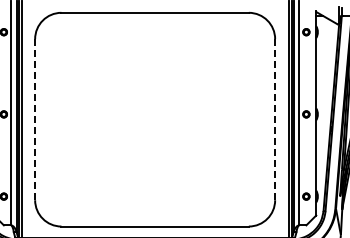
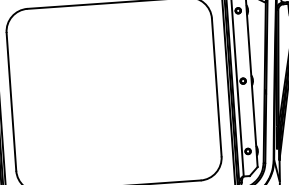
line: (35, 119) -> (11, 101), dashed -> solid
line: (275, 119) -> (217, 87), dashed -> solid

